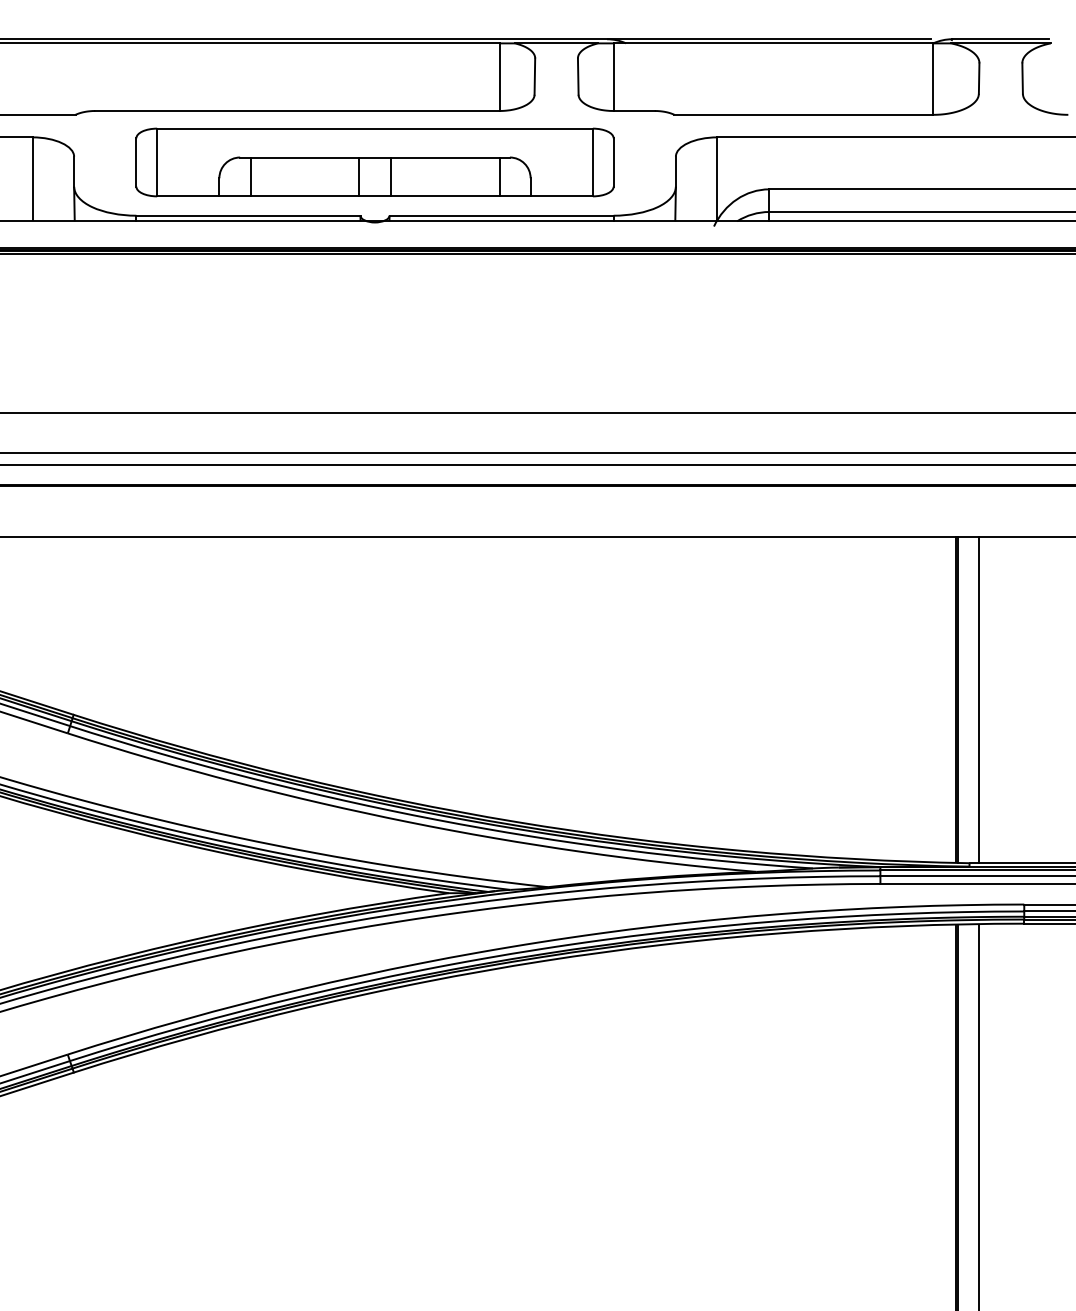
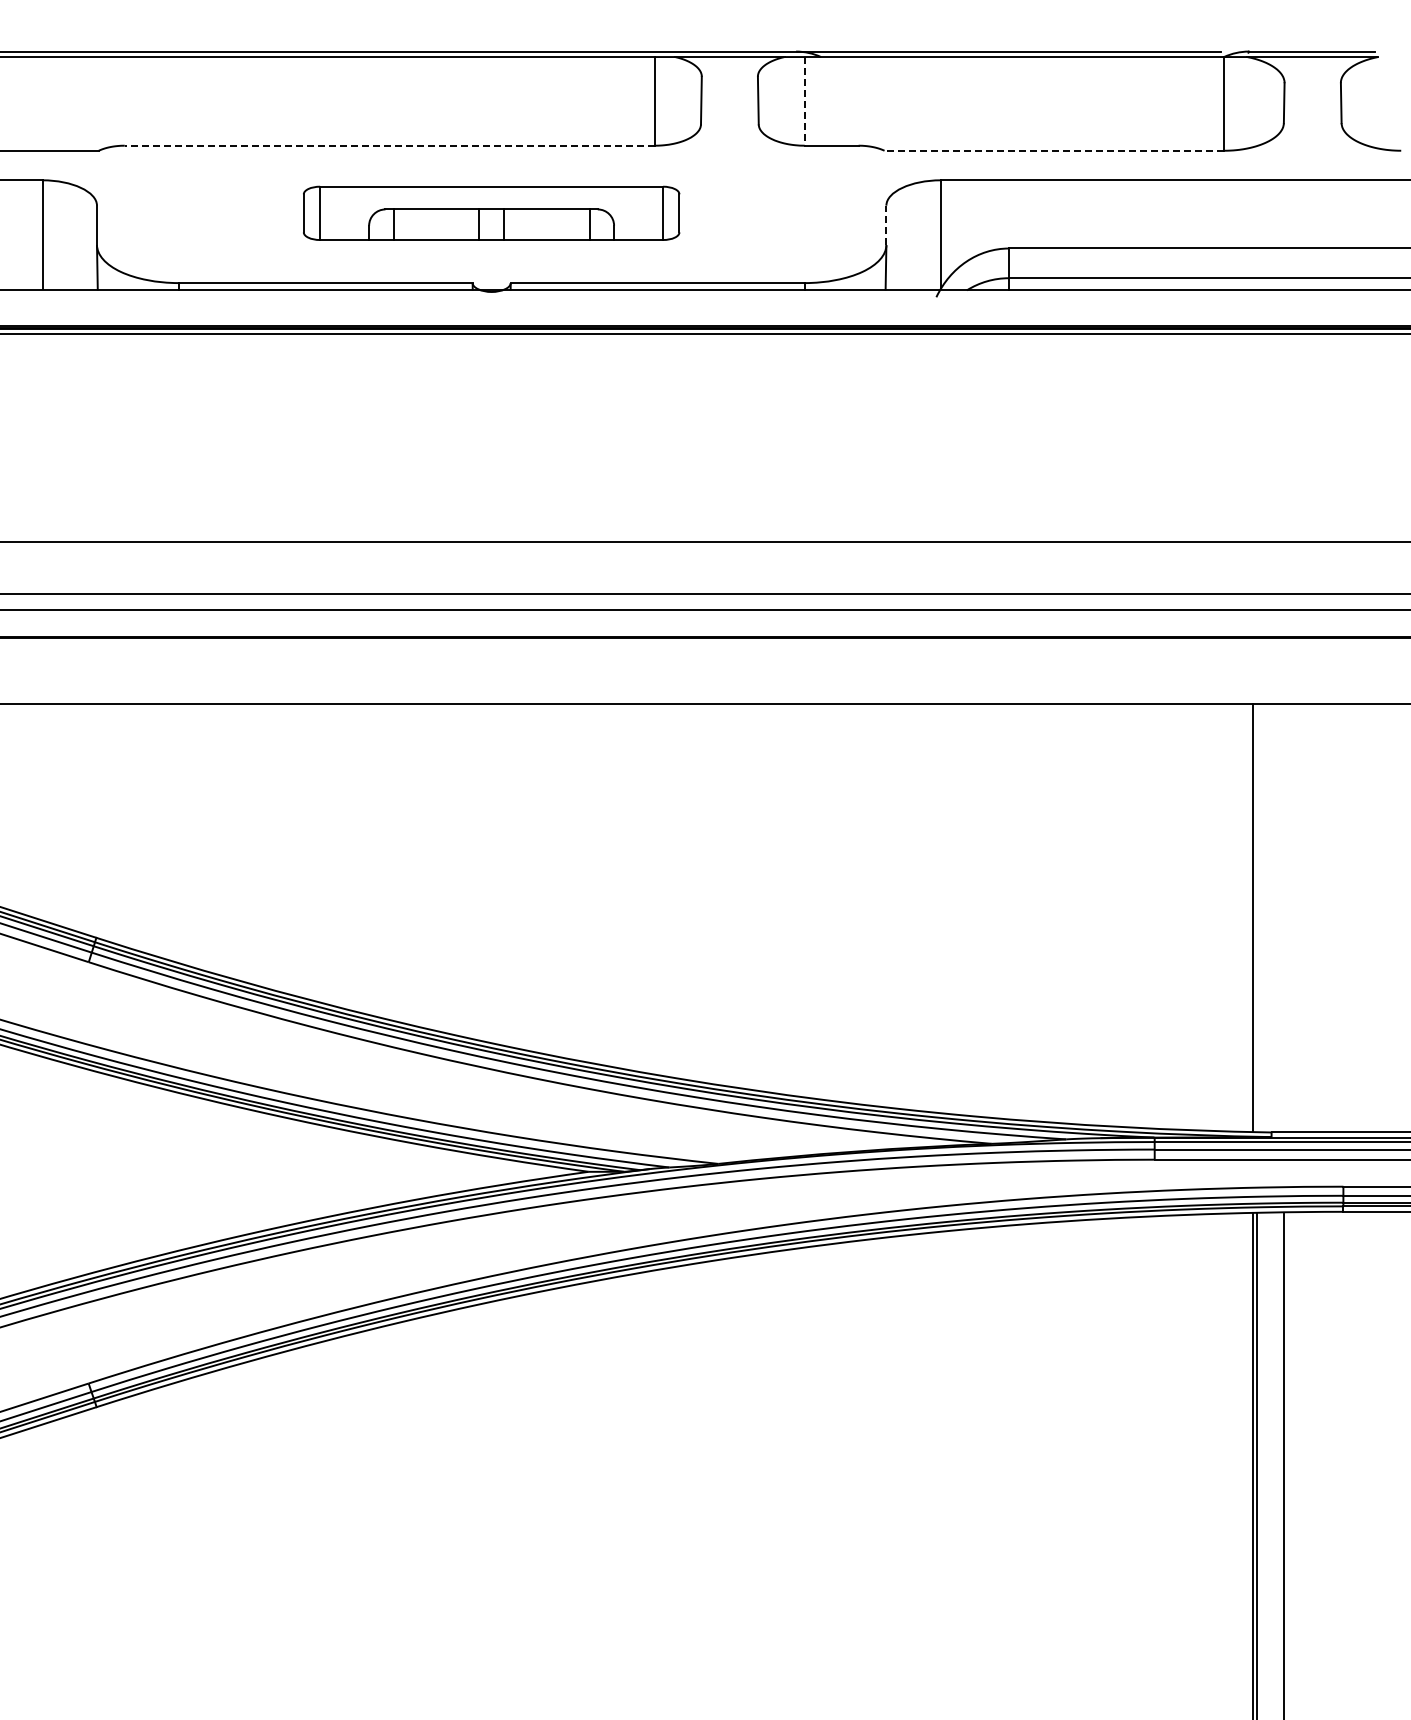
line: (613, 77) -> (804, 101), solid -> dashed
line: (297, 110) -> (389, 145), solid -> dashed
line: (804, 114) -> (1054, 150), solid -> dashed
part: (374, 162) -> (491, 213), size x0.6
line: (675, 171) -> (886, 225), solid -> dashed
line: (958, 699) -> (1257, 917), removed
line: (979, 700) -> (1284, 918), removed

